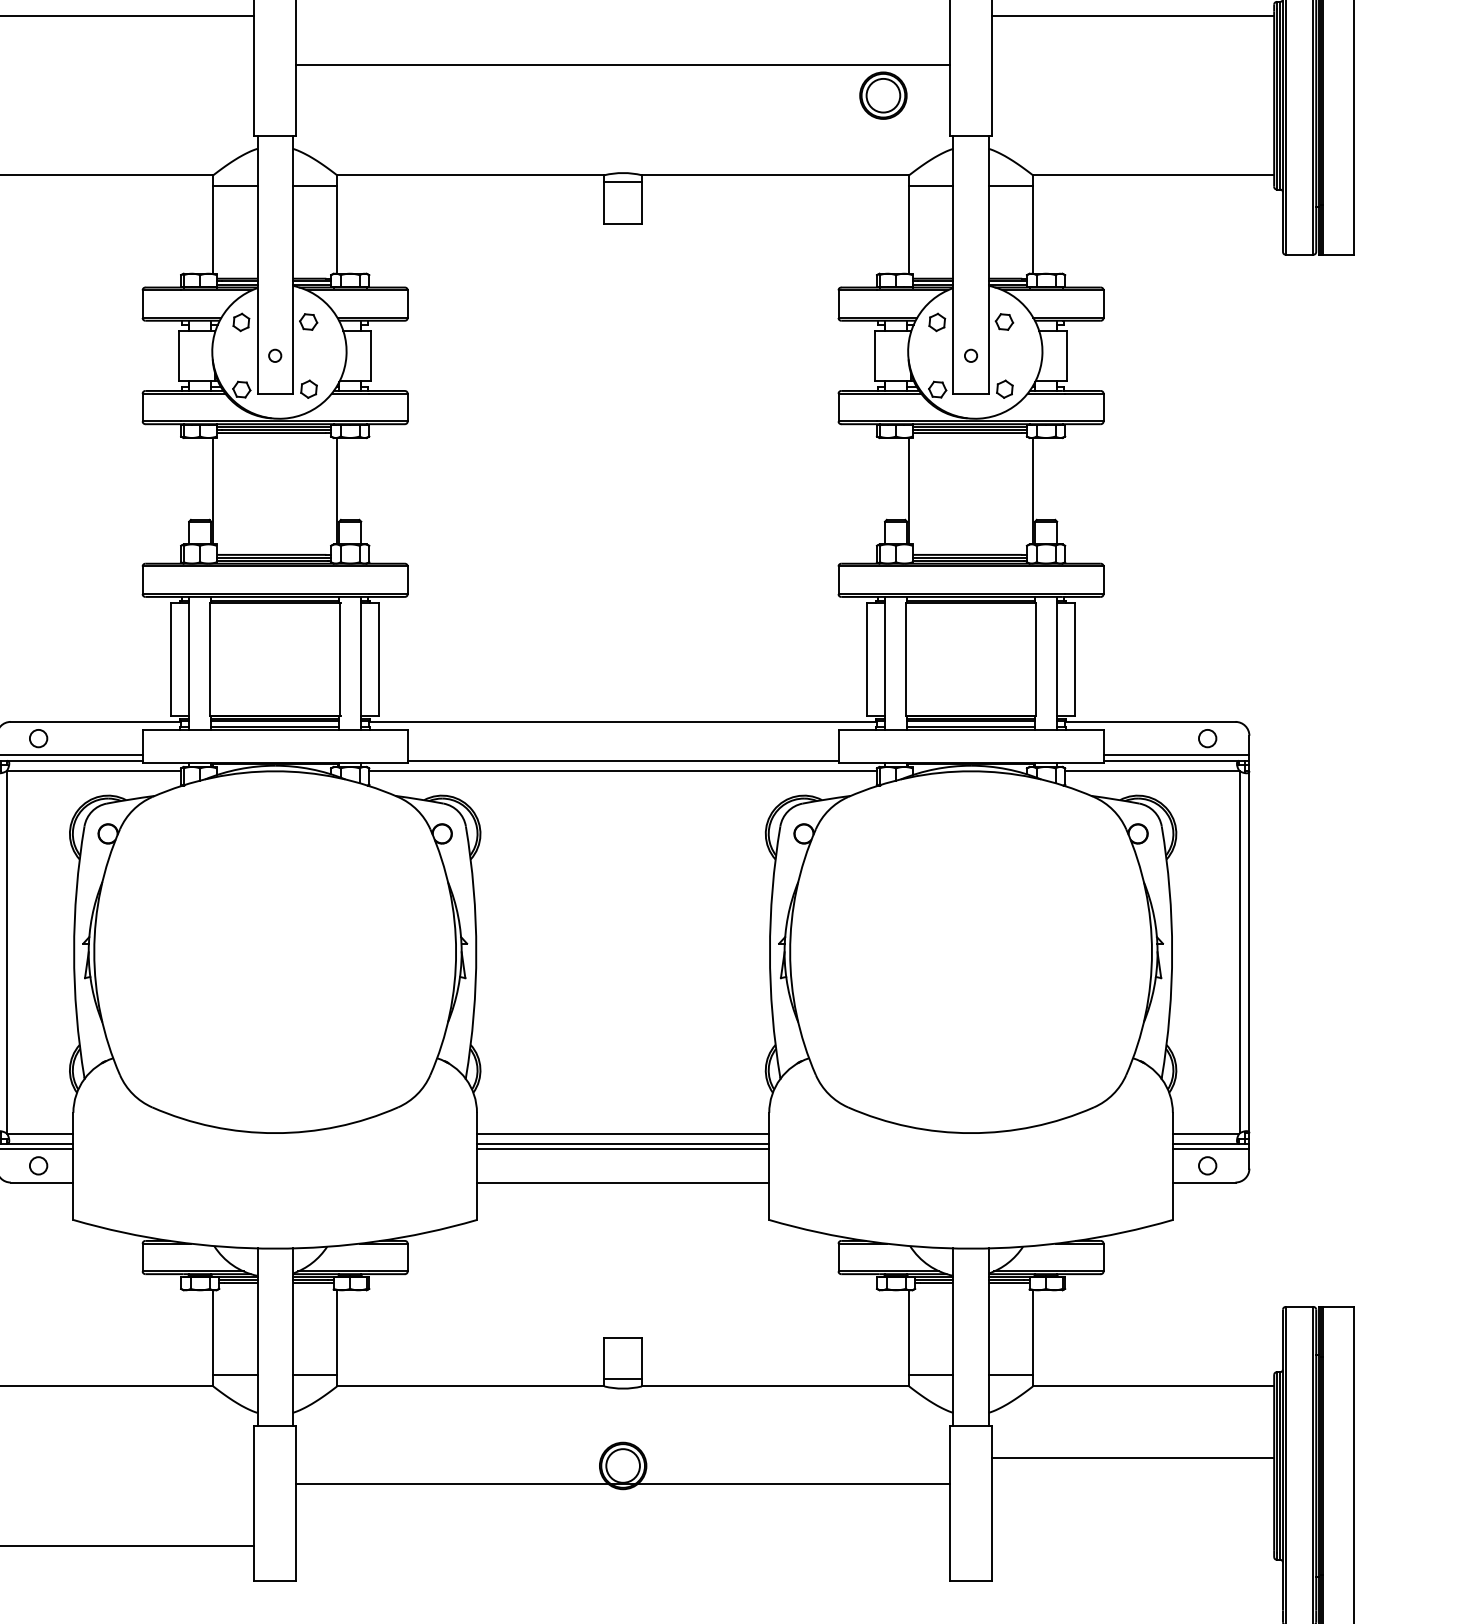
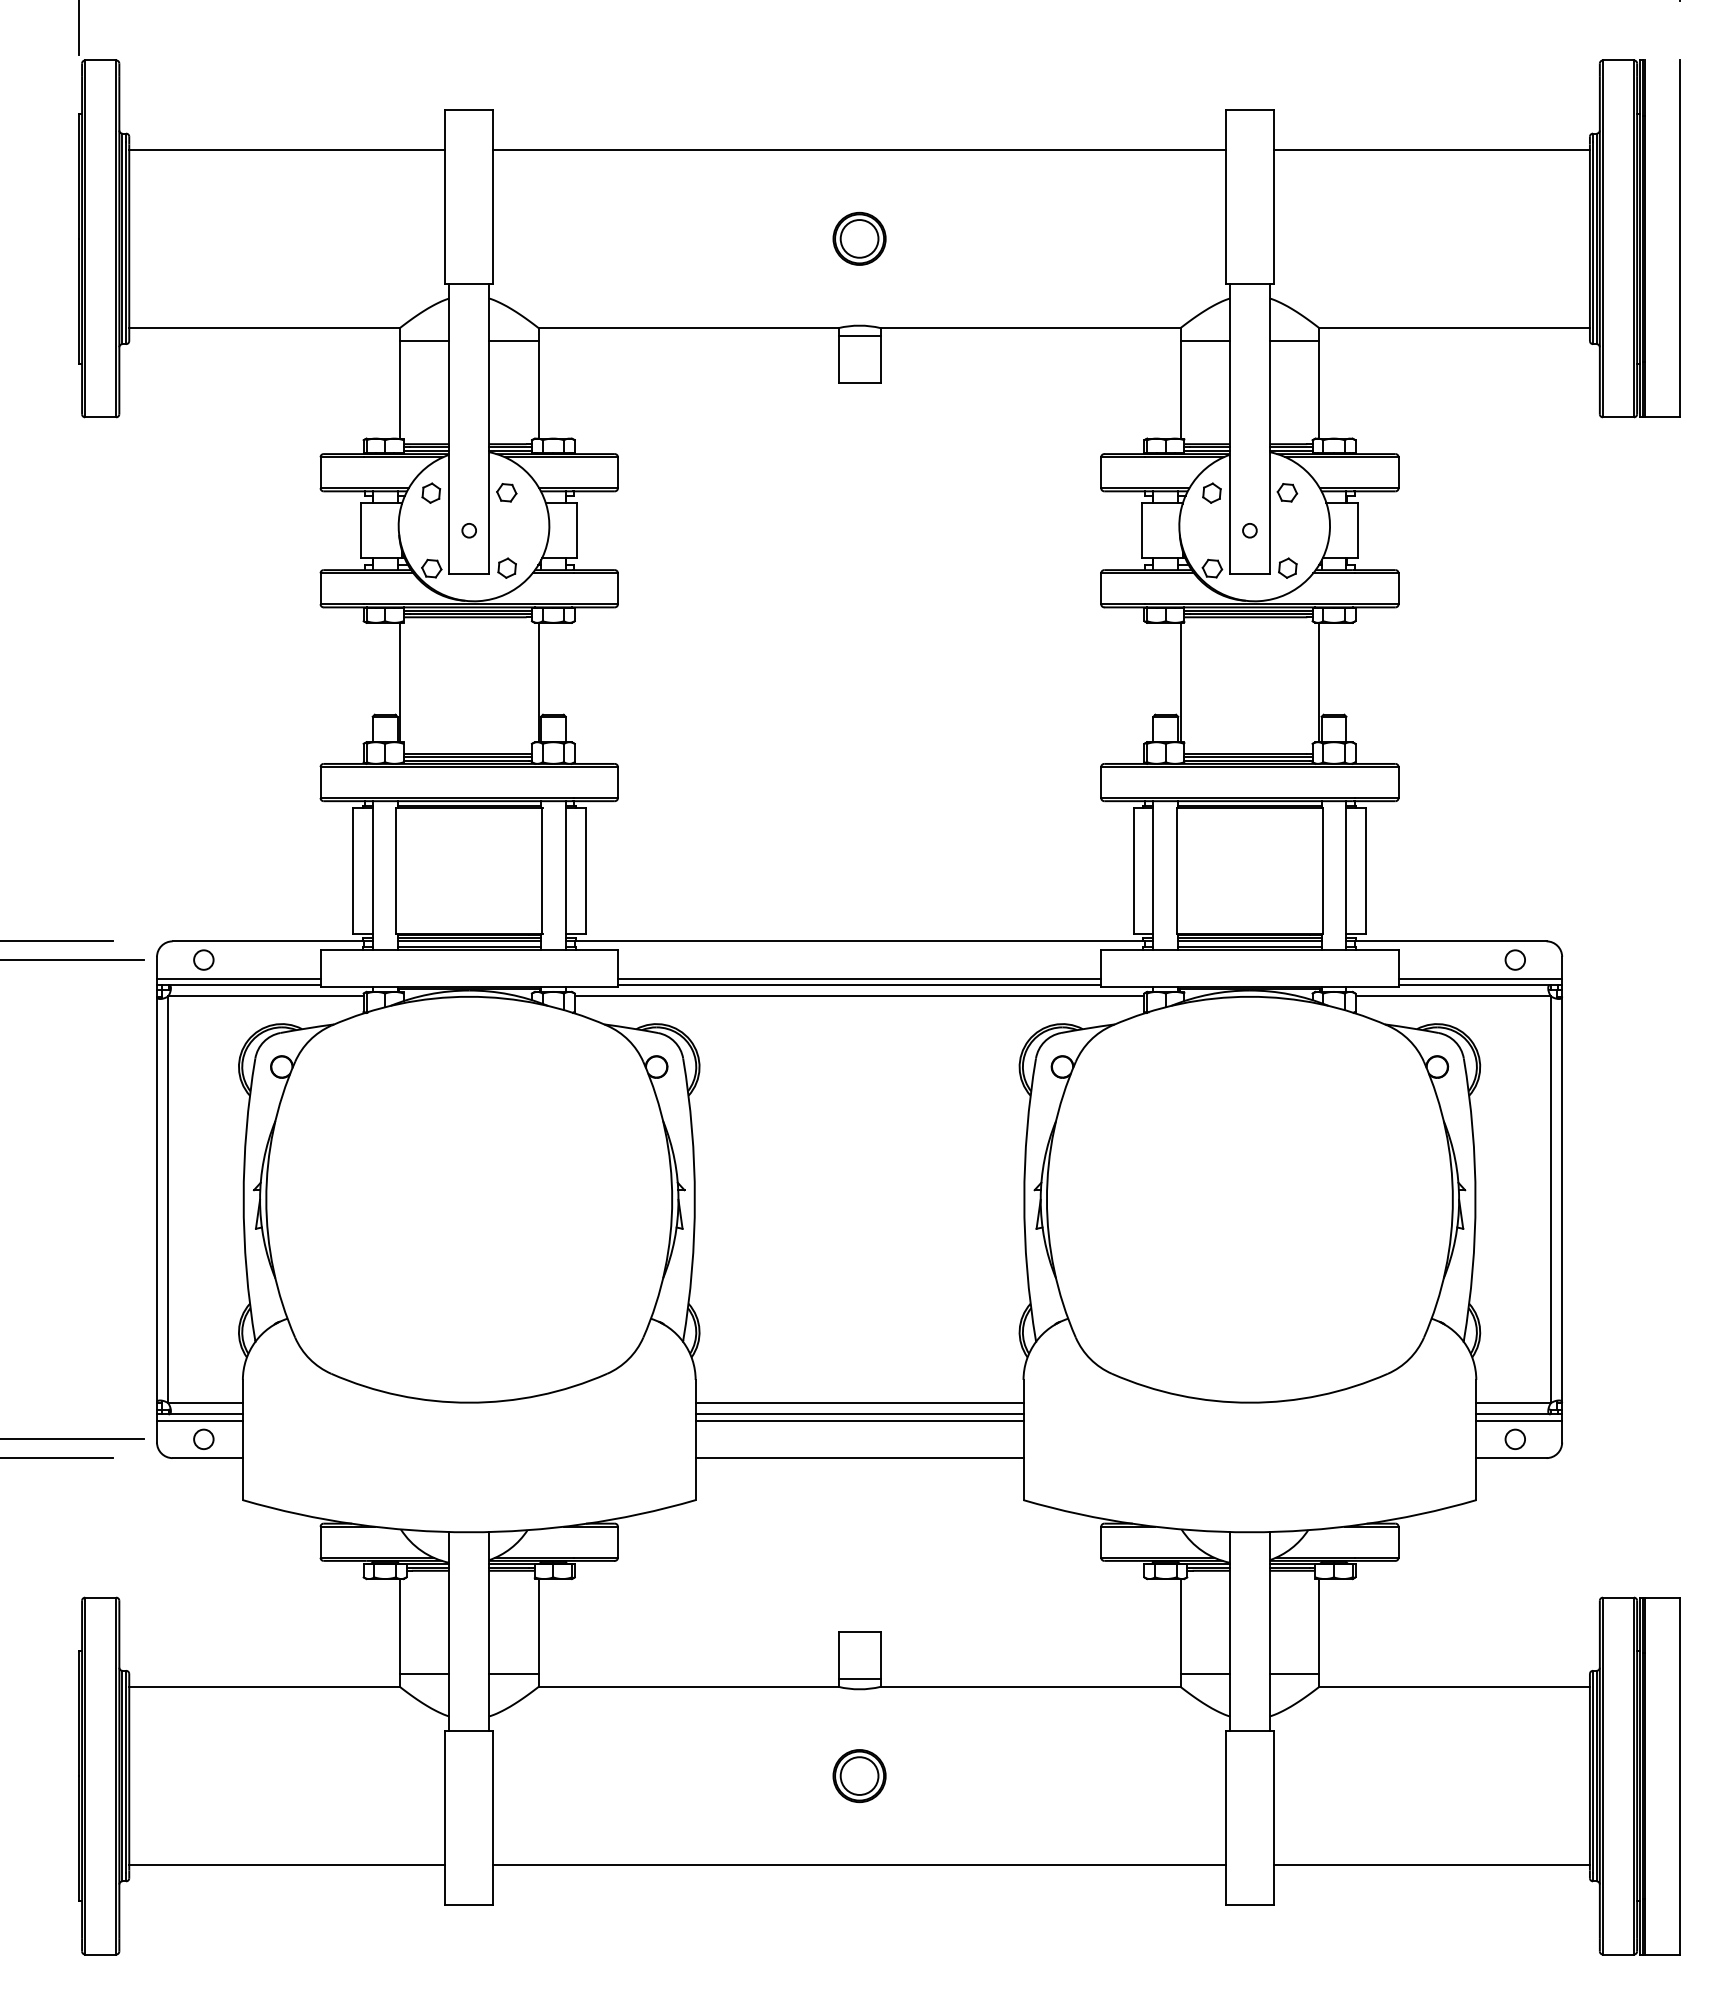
line: (623, 65) -> (859, 149), moved
part: (883, 95) -> (859, 238), moved
line: (623, 755) -> (859, 978), added
line: (1132, 1458) -> (1431, 1865), moved
line: (623, 1484) -> (859, 1865), moved

